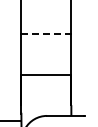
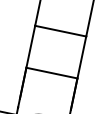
line: (46, 33) -> (60, 30), dashed -> solid

